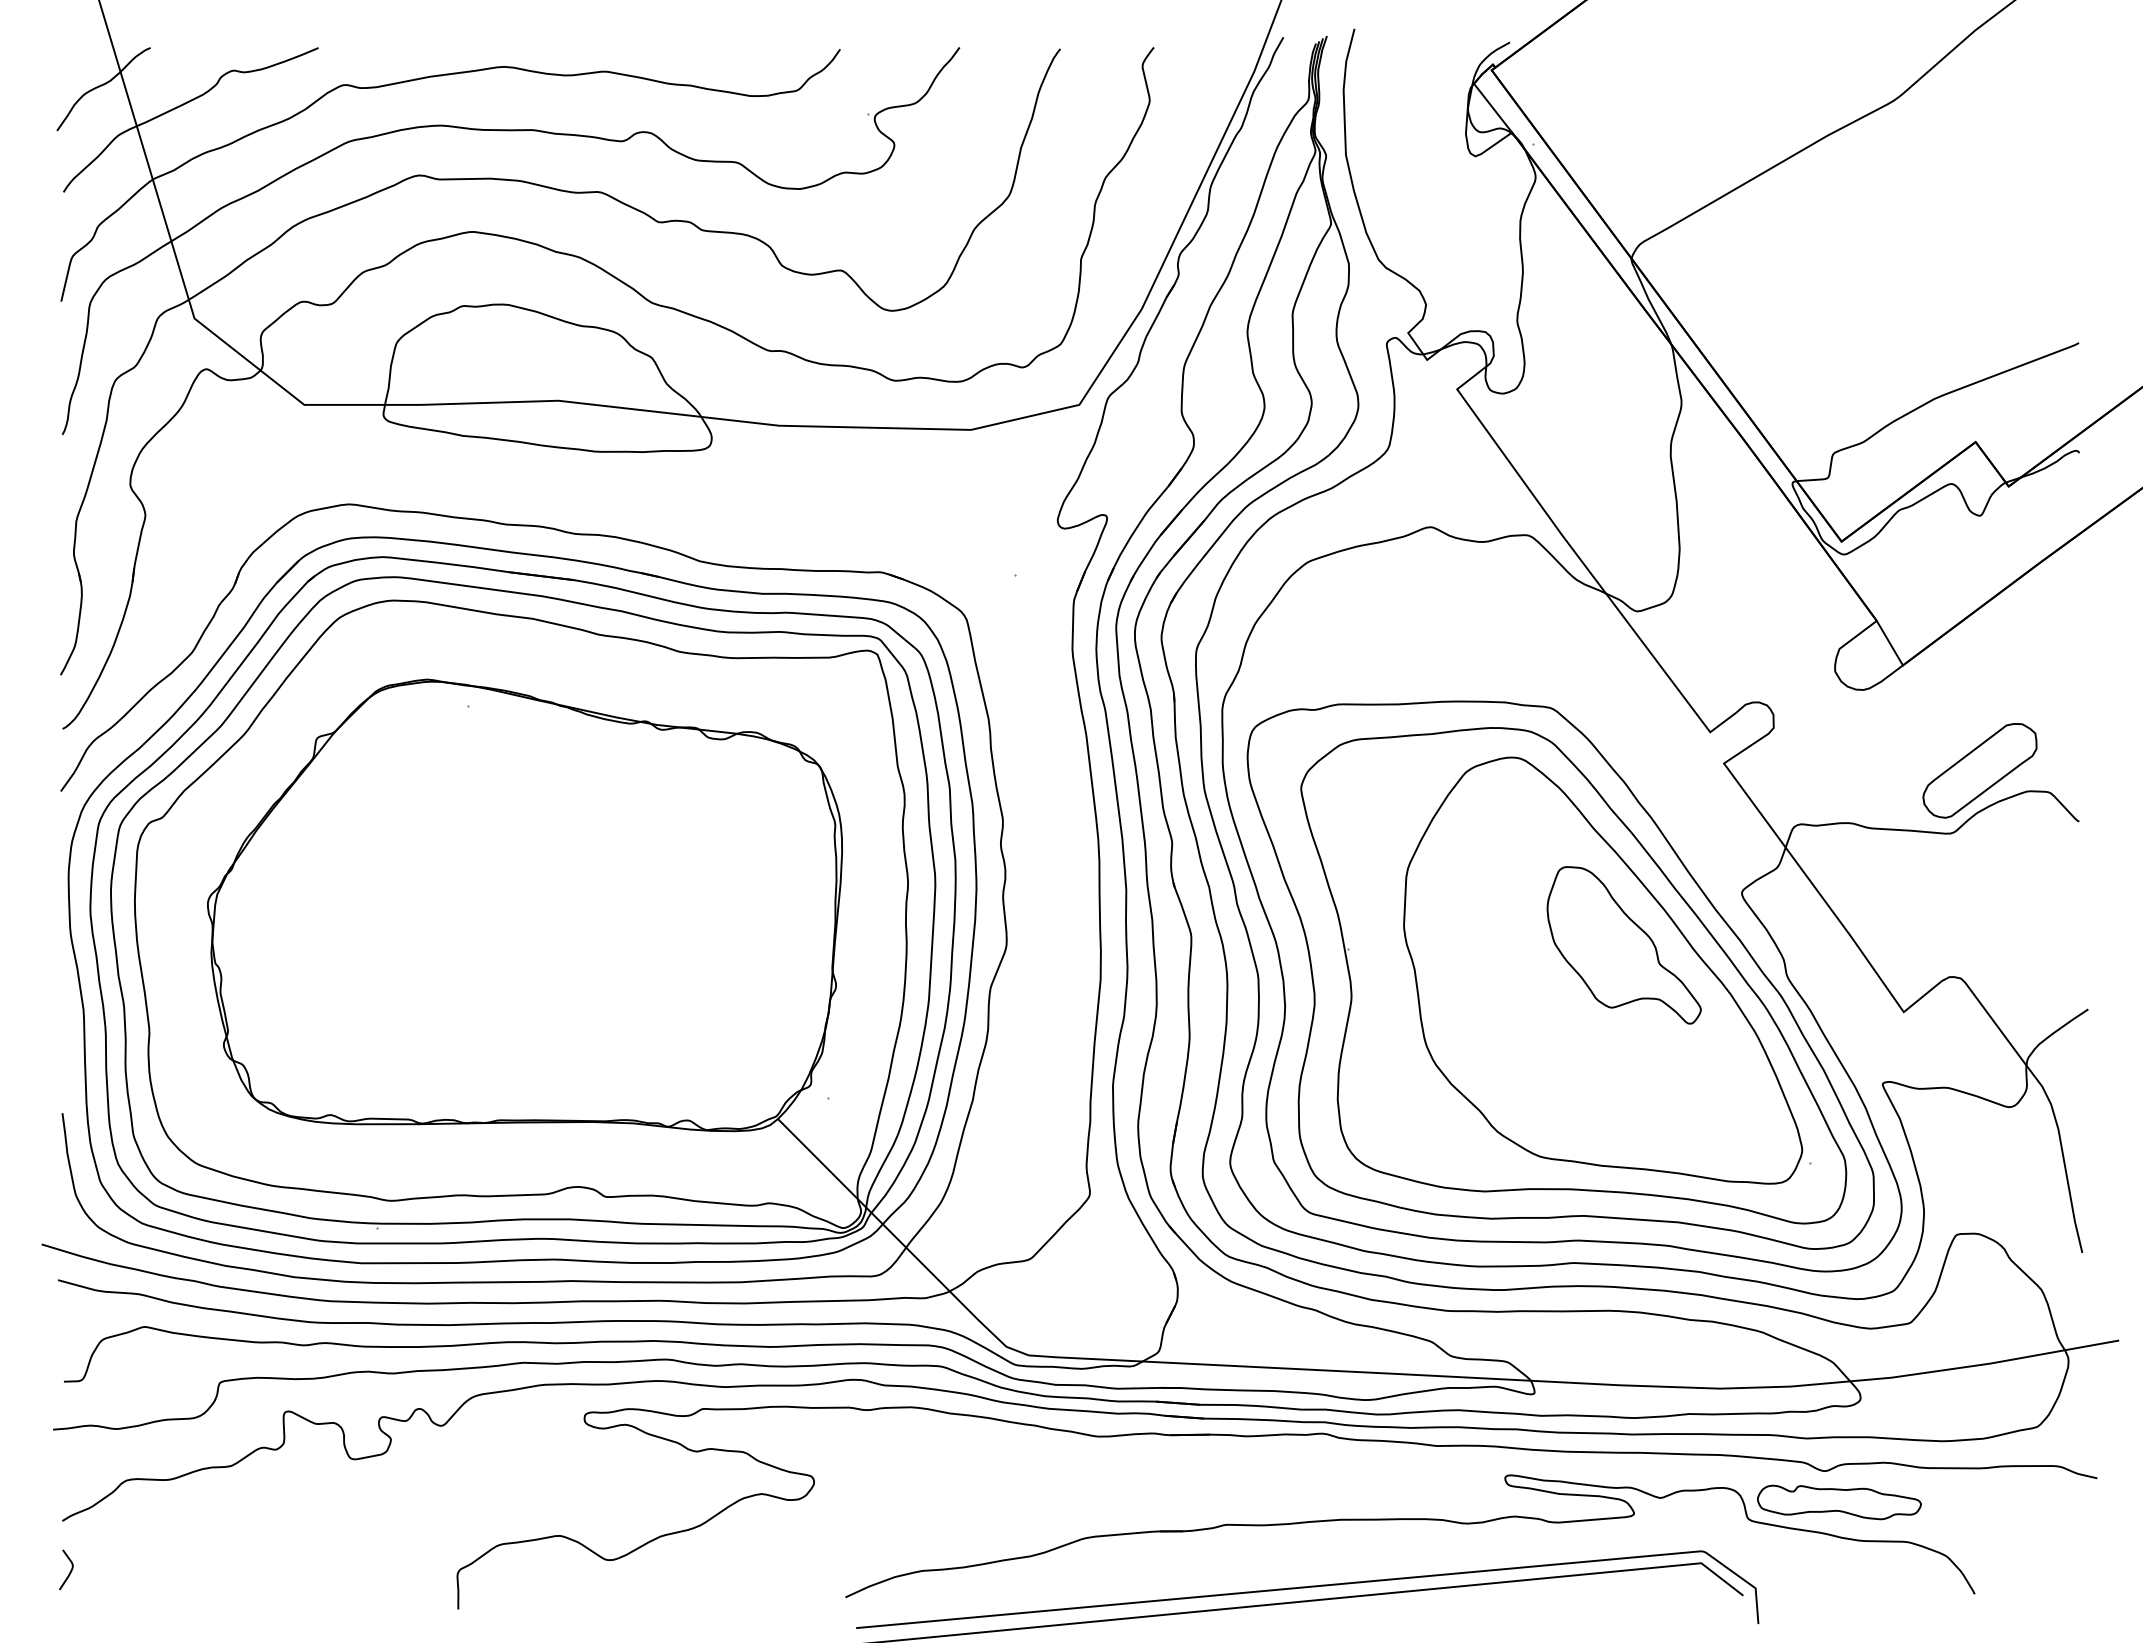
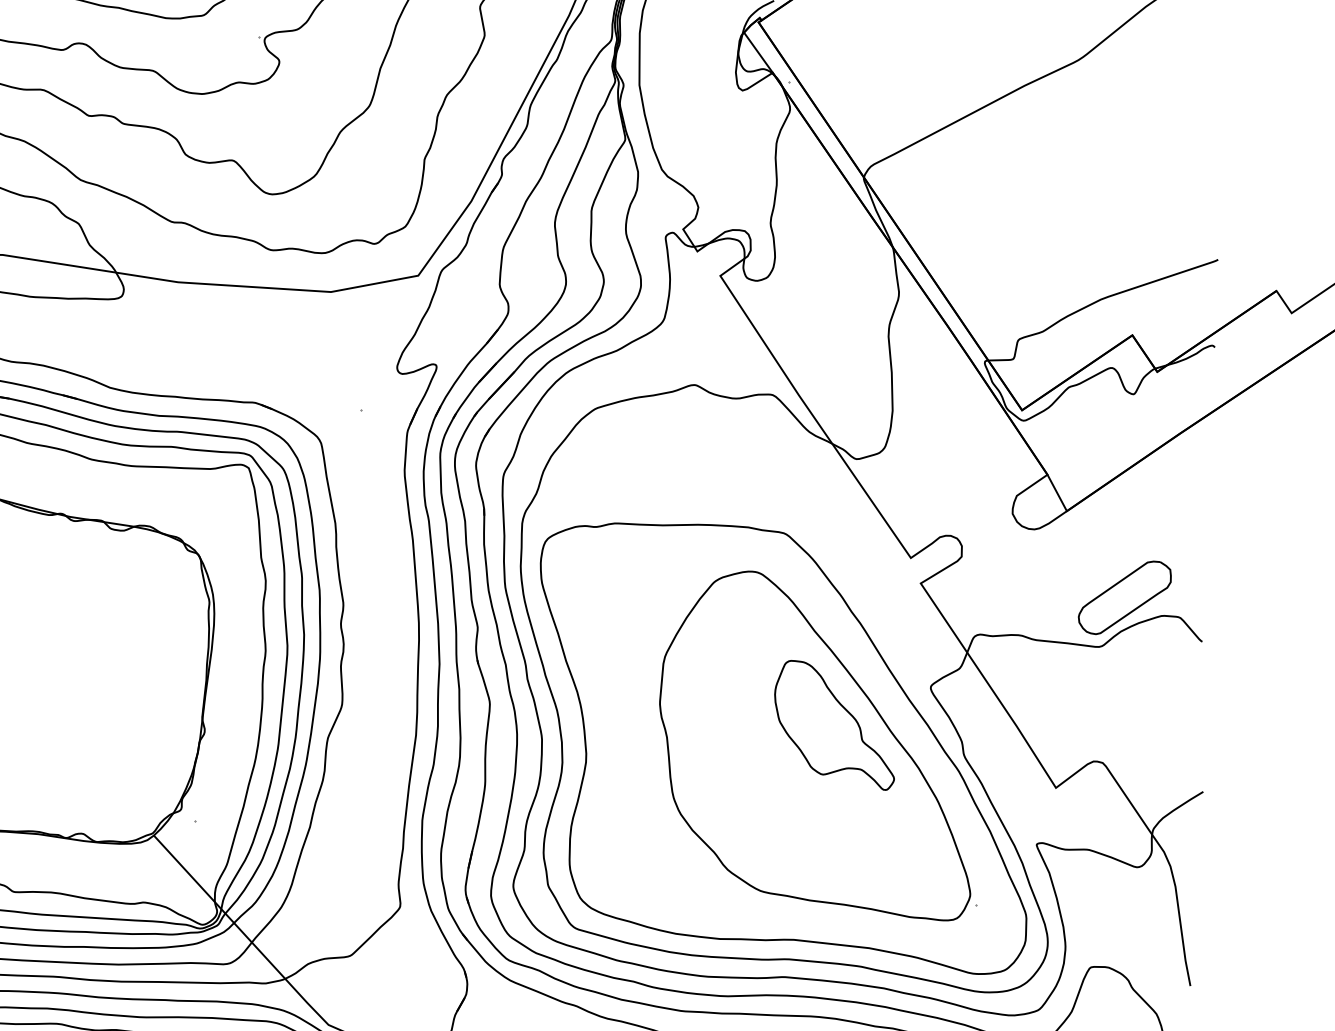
part: (1573, 975) -> (793, 747), removed

